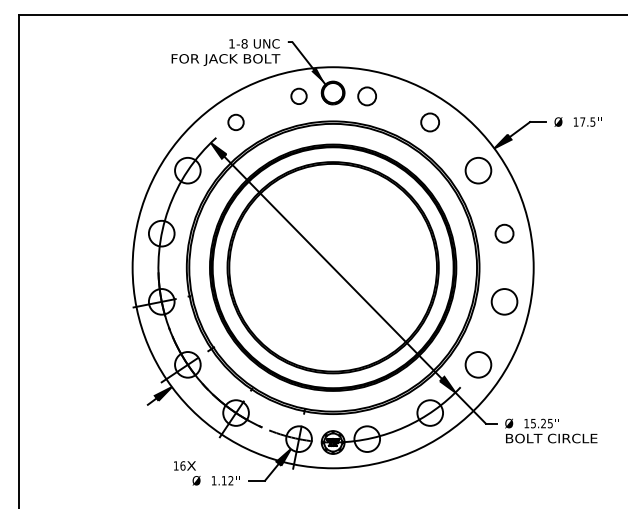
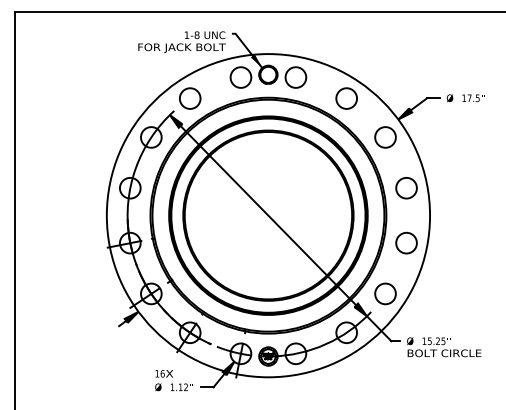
circle: (298, 96) -> (240, 77), size x1.67
circle: (366, 96) -> (295, 77), size x1.43
circle: (235, 122) -> (189, 98), size x1.67
circle: (429, 122) -> (346, 98), size x1.43
circle: (504, 233) -> (406, 188), size x1.43
text: (184, 465) -> (163, 373), moved

